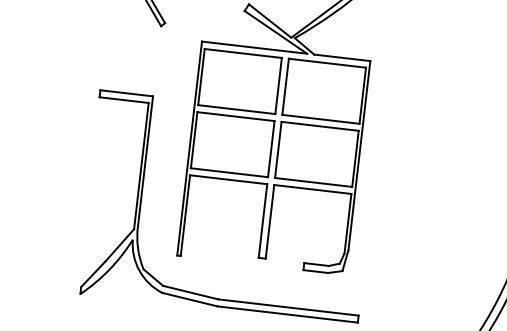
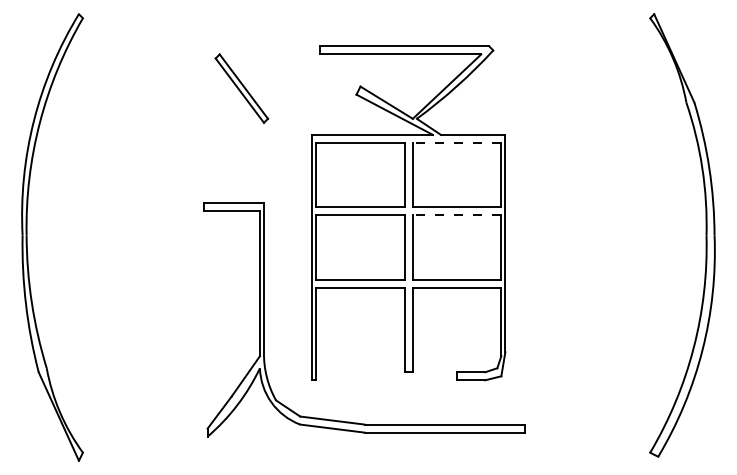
line: (326, 62) -> (456, 142), solid -> dashed
line: (319, 126) -> (456, 215), solid -> dashed

